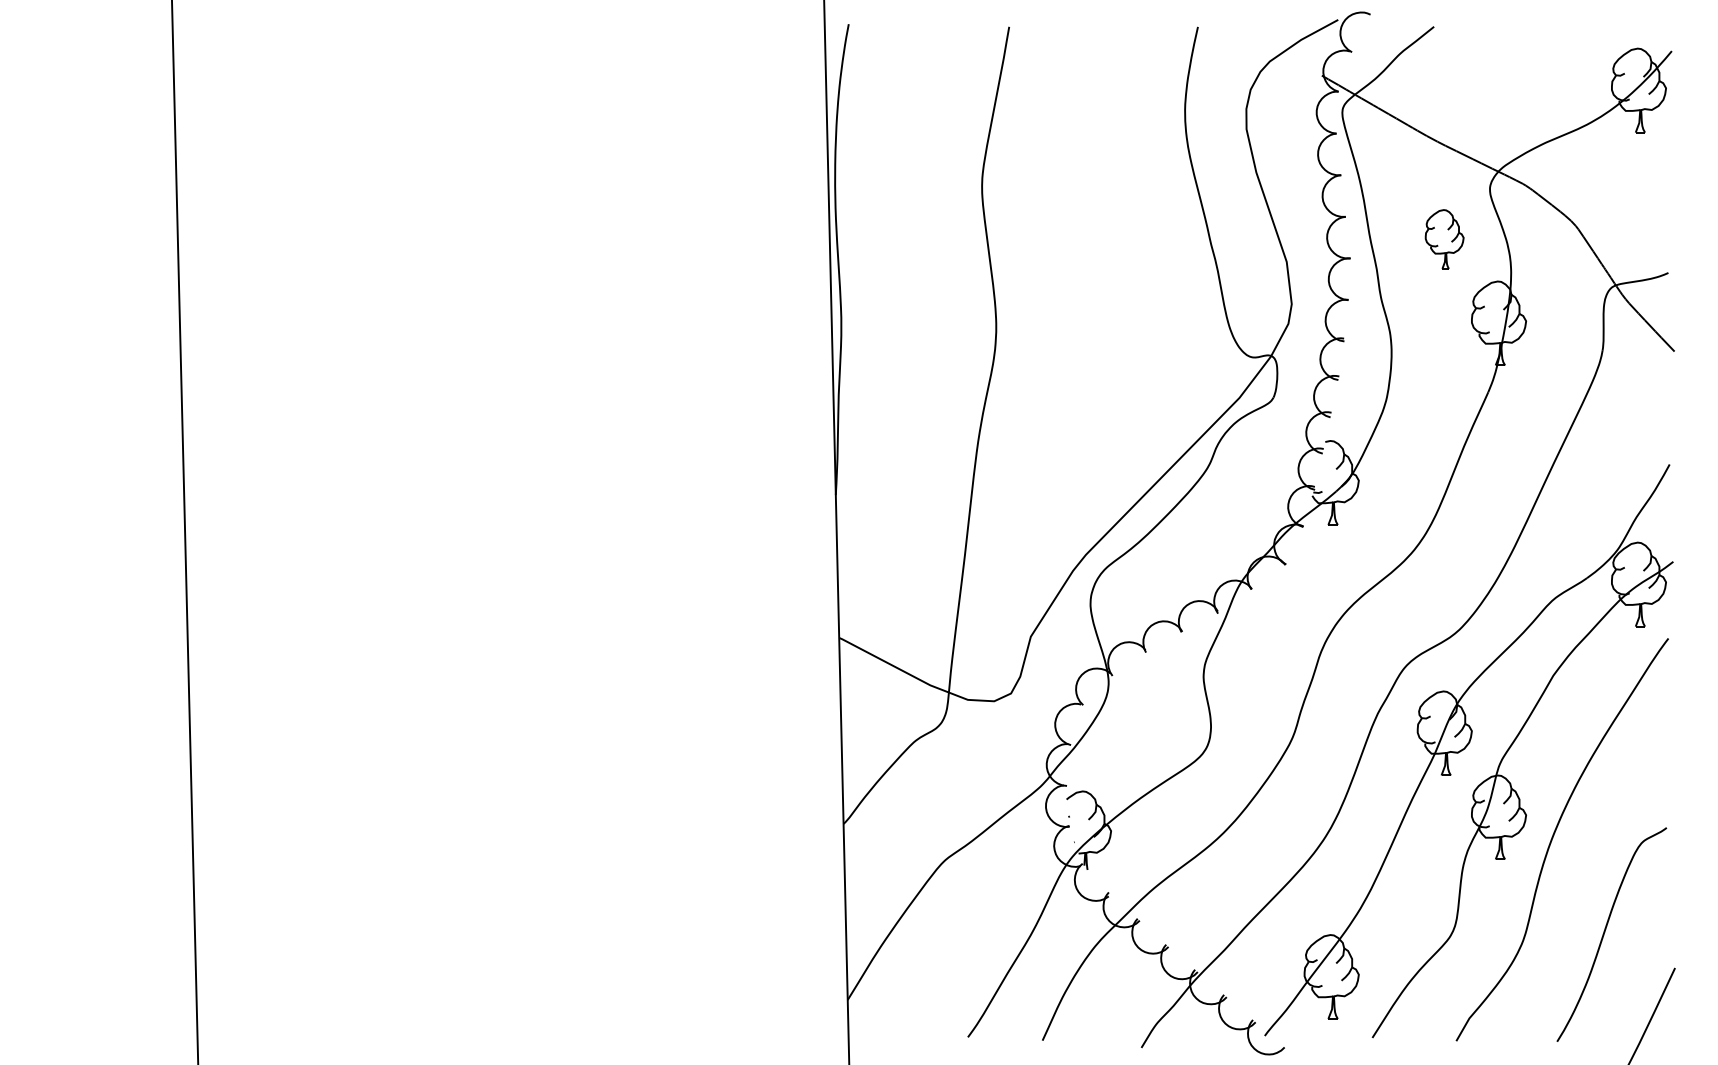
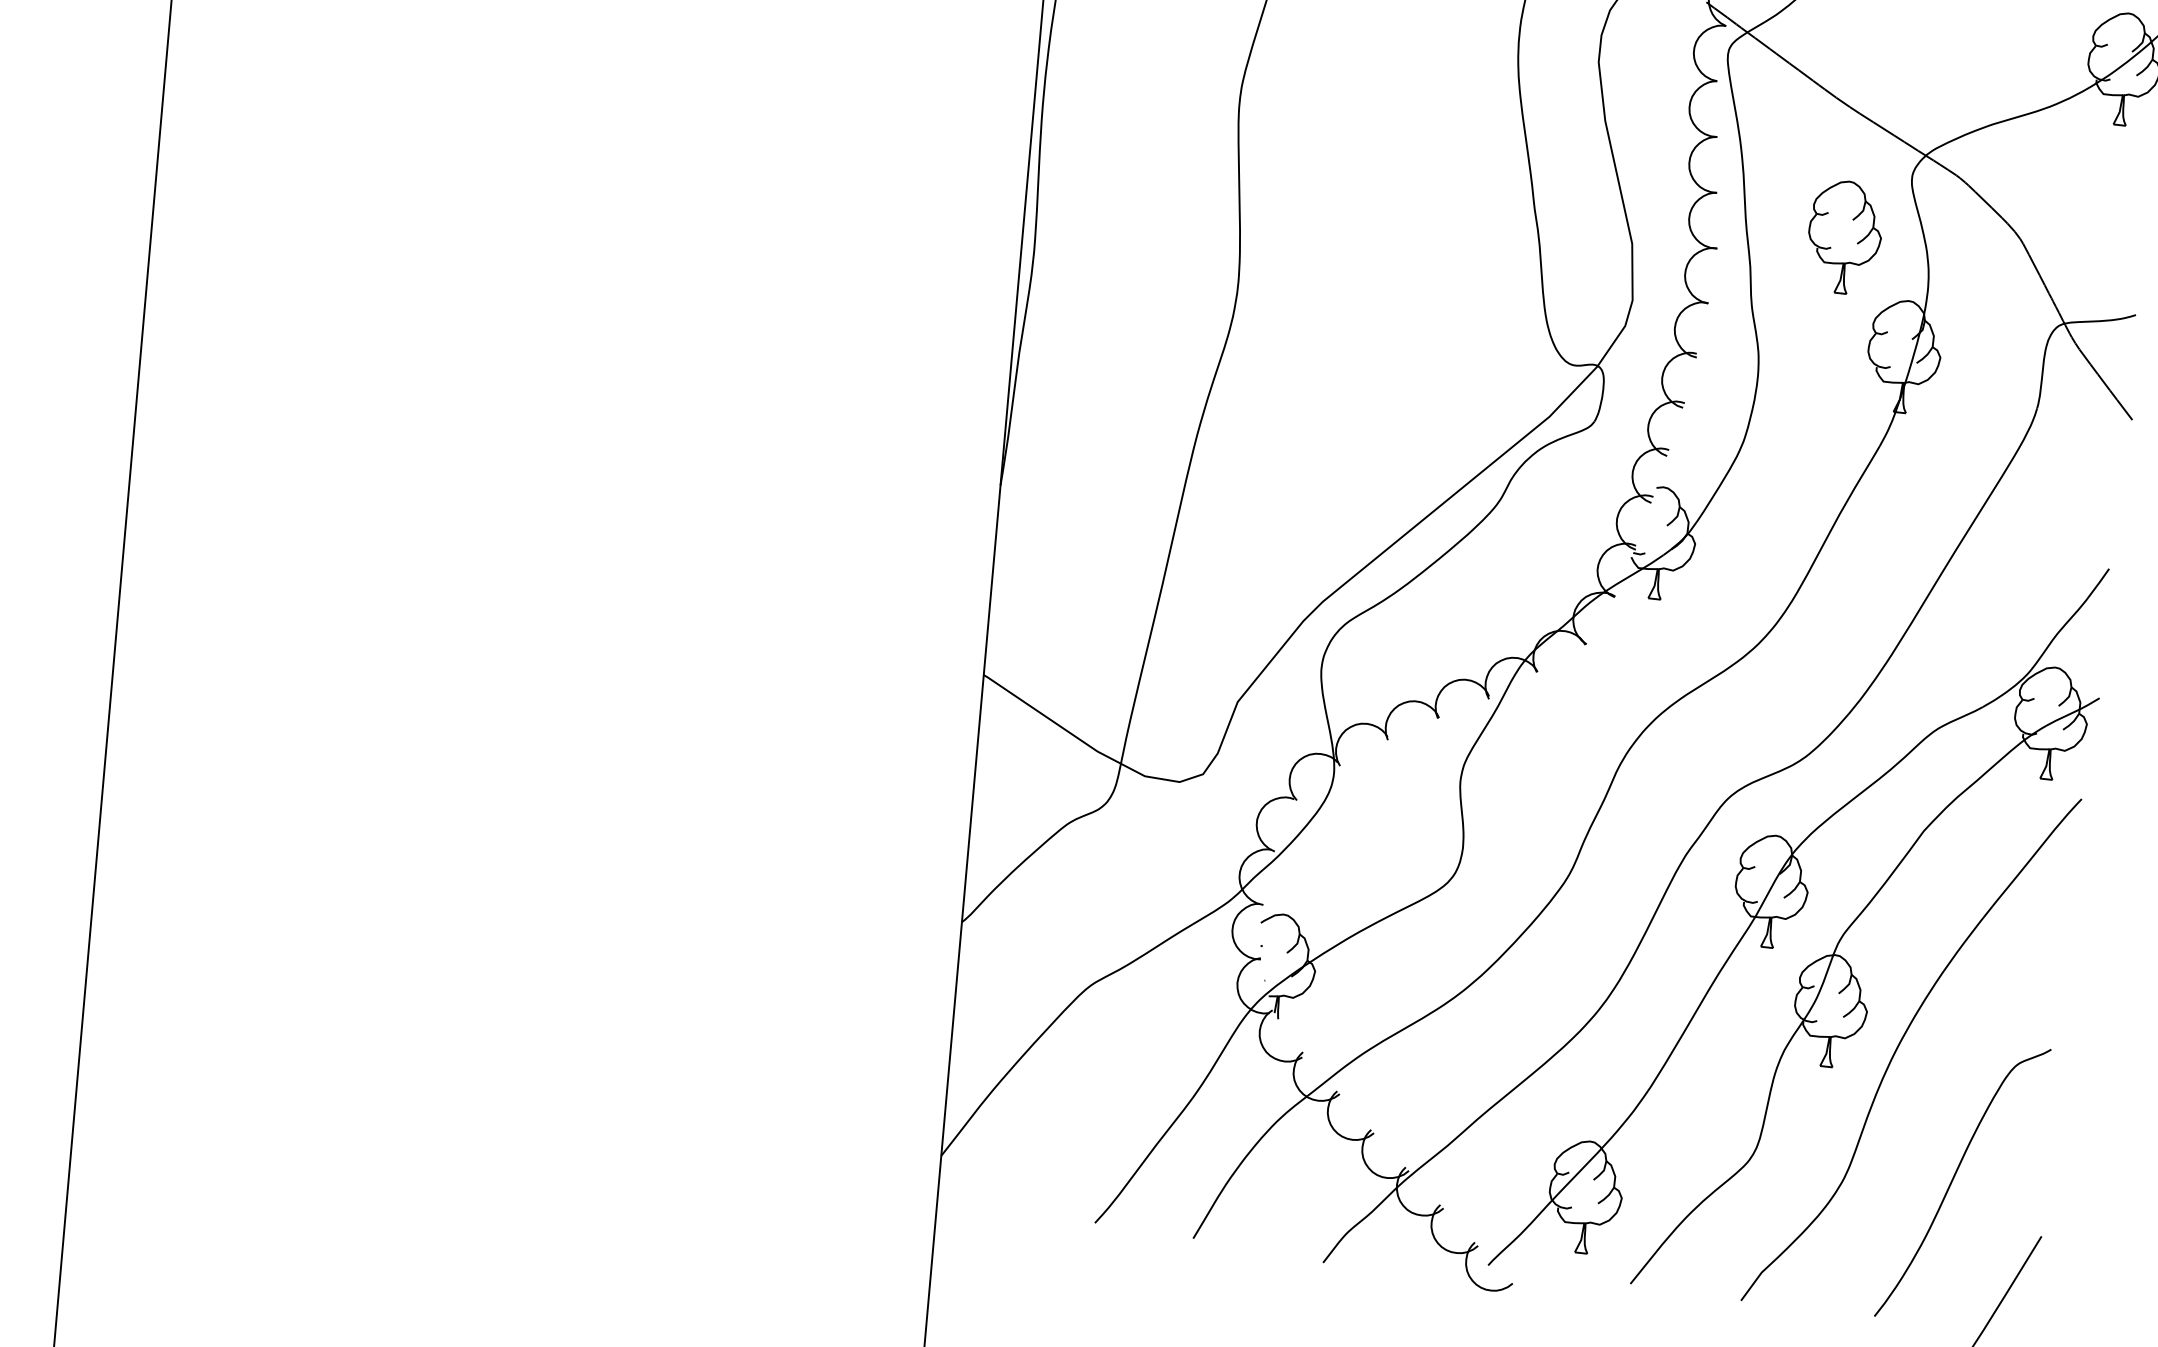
part: (1444, 239) -> (1844, 237), size x1.43

